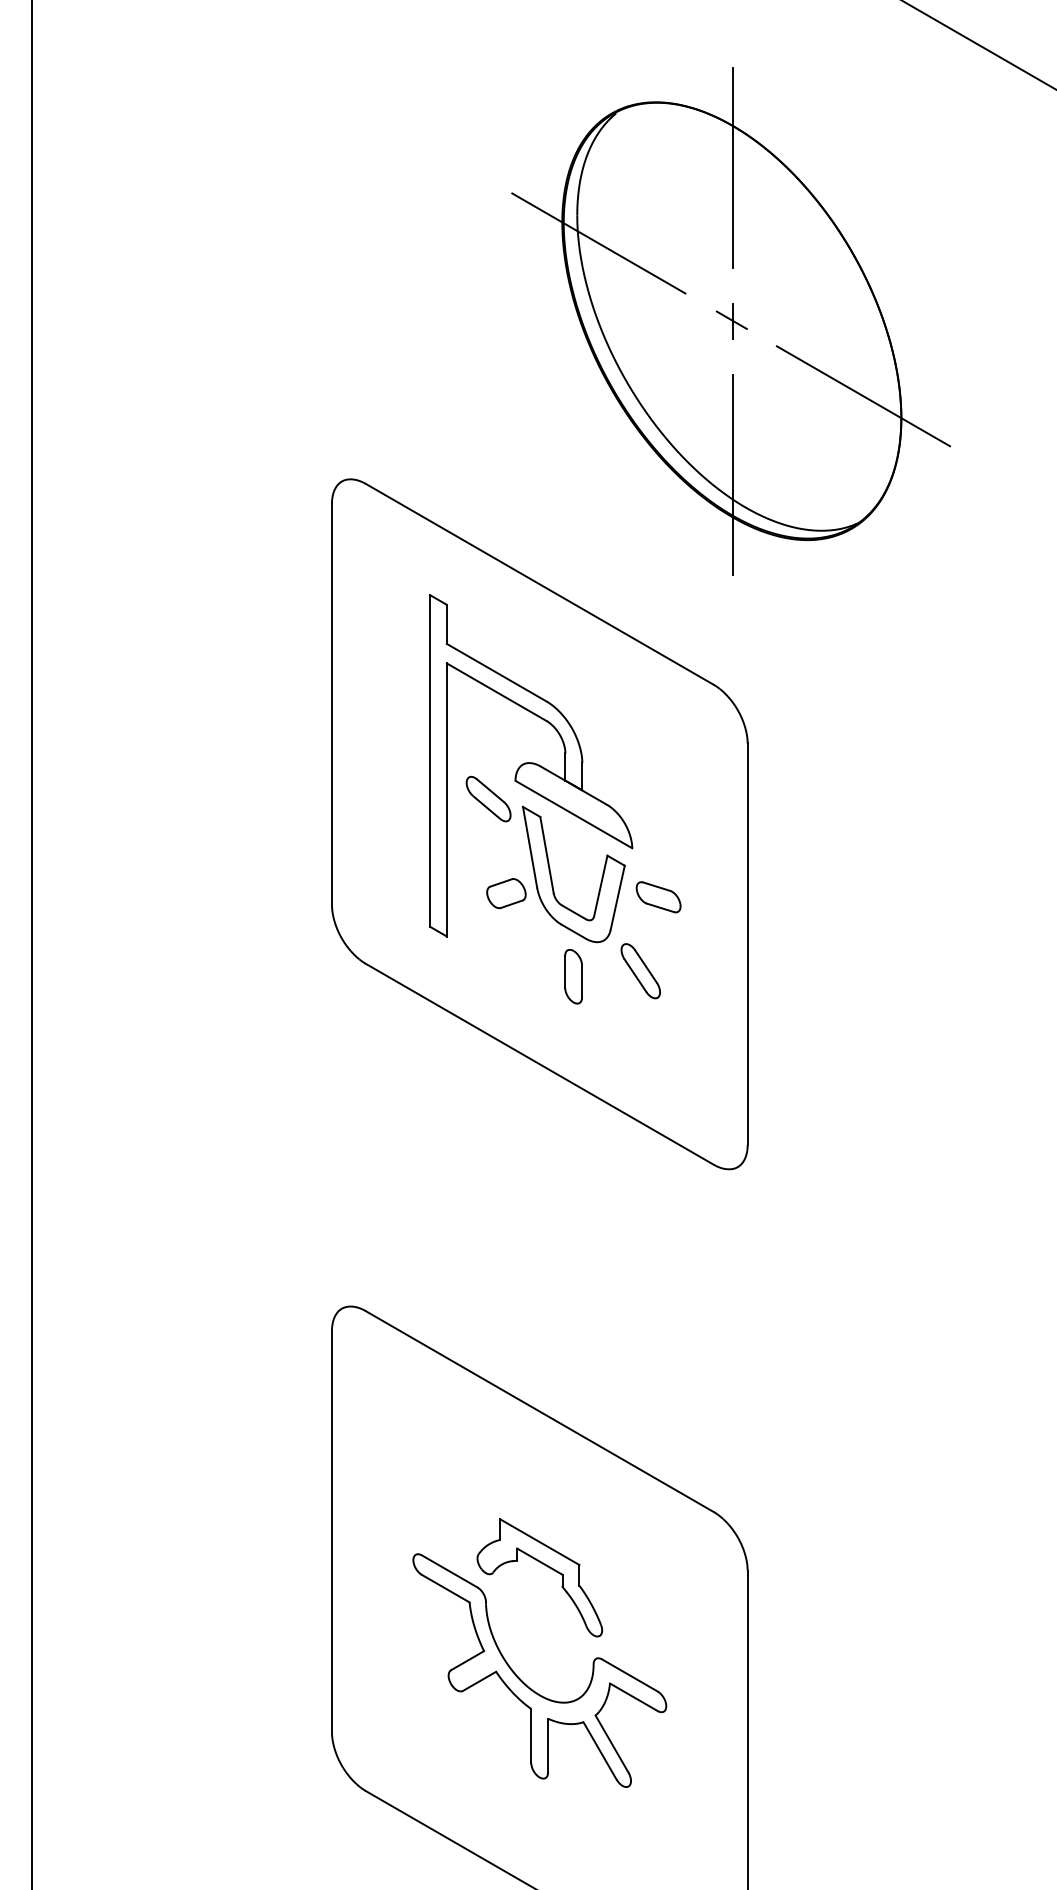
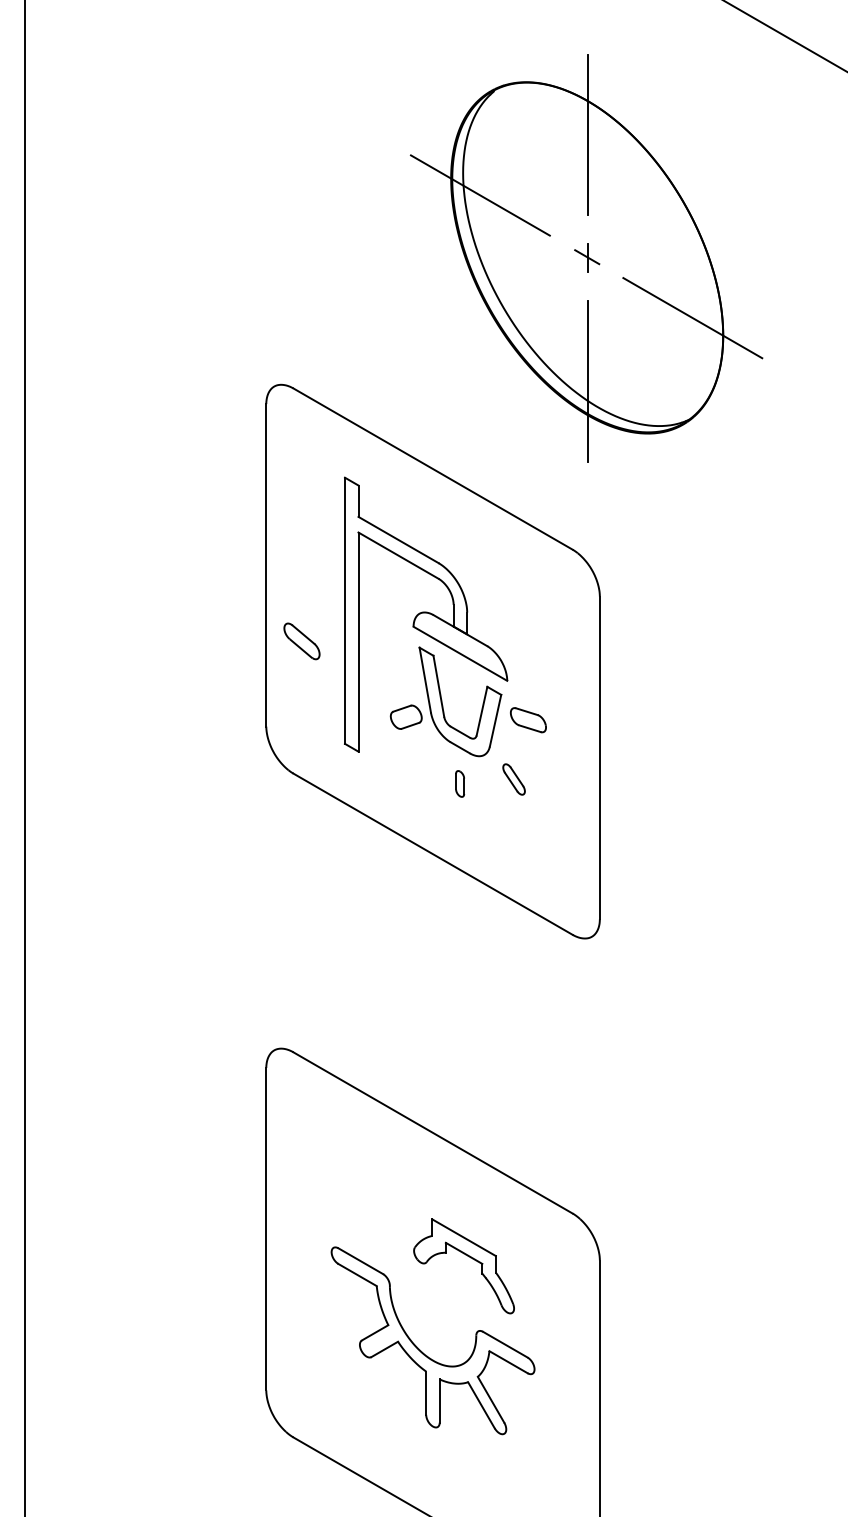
part: (488, 799) -> (301, 641), moved
part: (640, 971) -> (513, 779), size x0.7
part: (572, 976) -> (459, 783), size x0.6
part: (547, 1568) -> (470, 1258), moved

